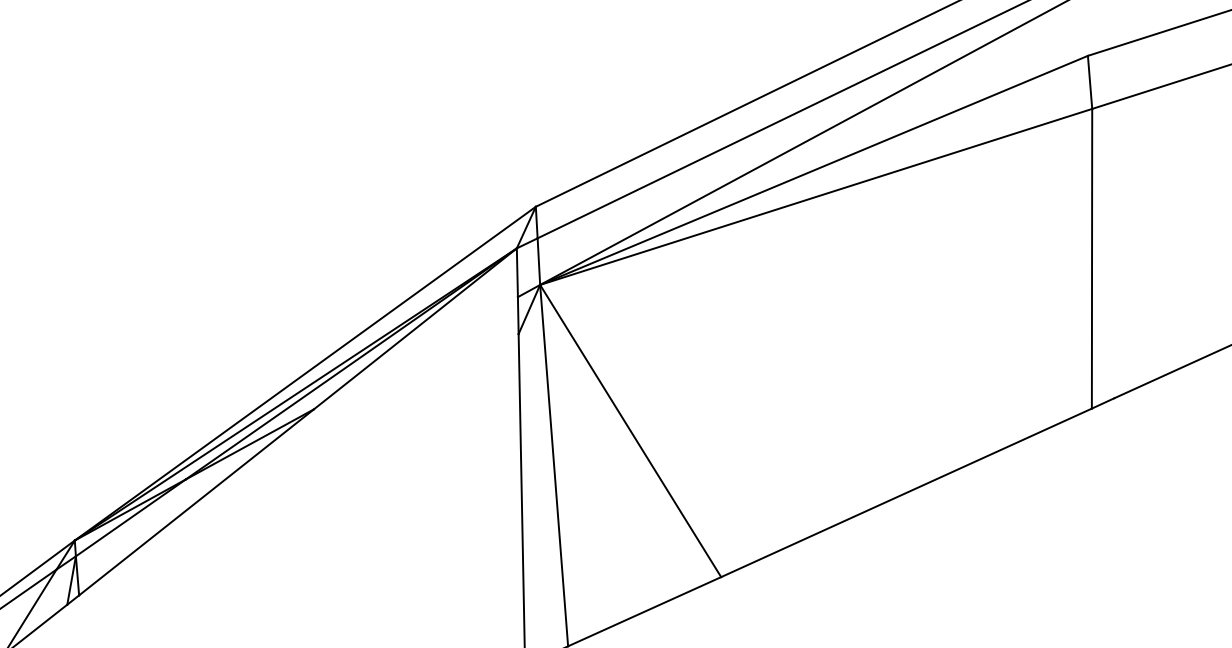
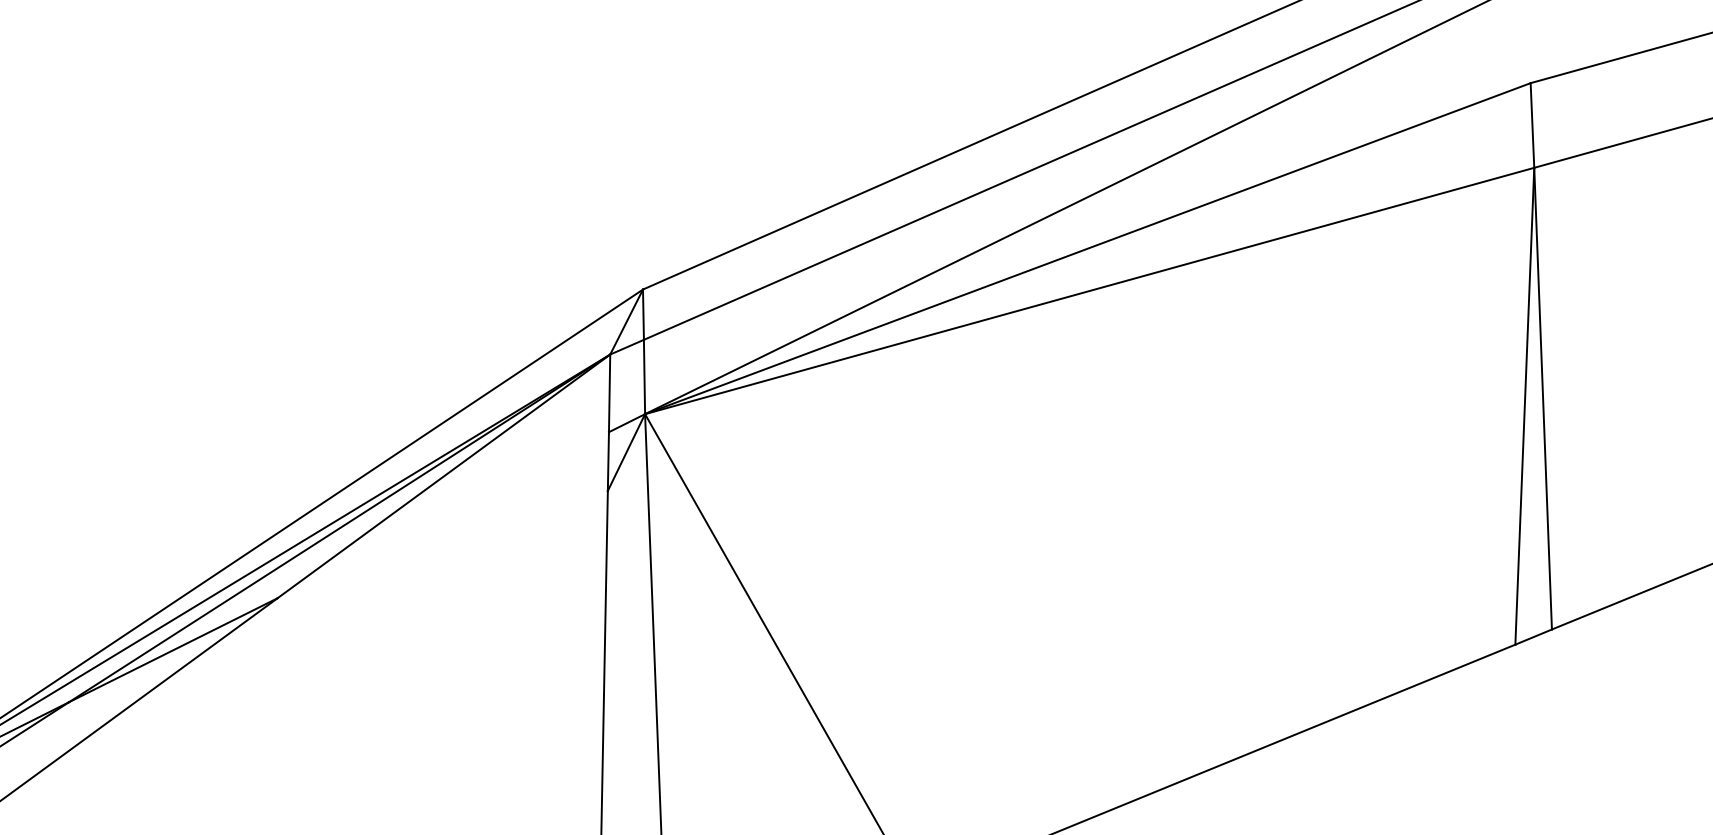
line: (1103, 253) -> (1543, 398), added

